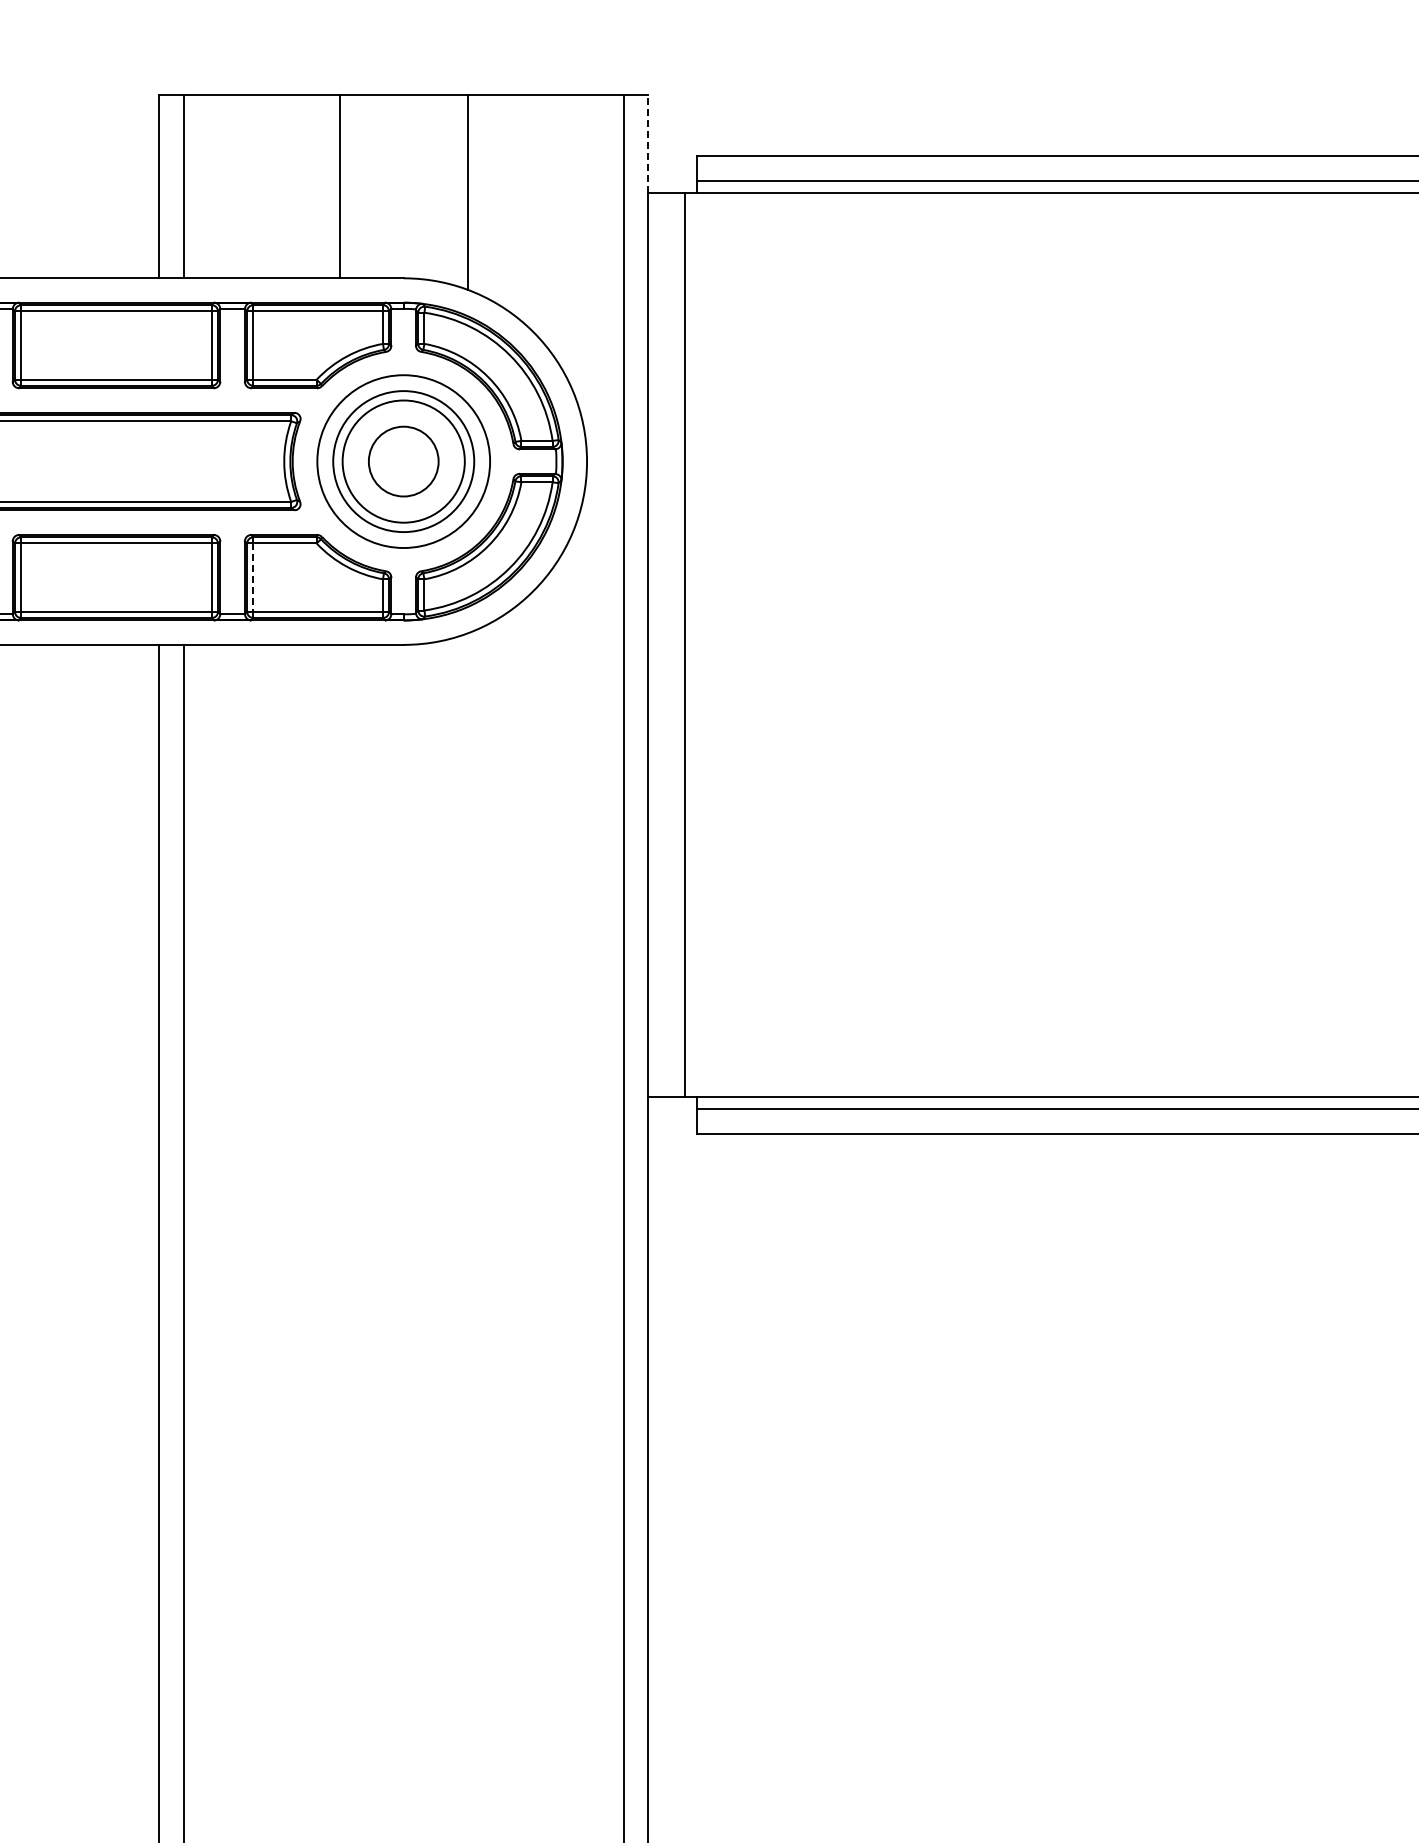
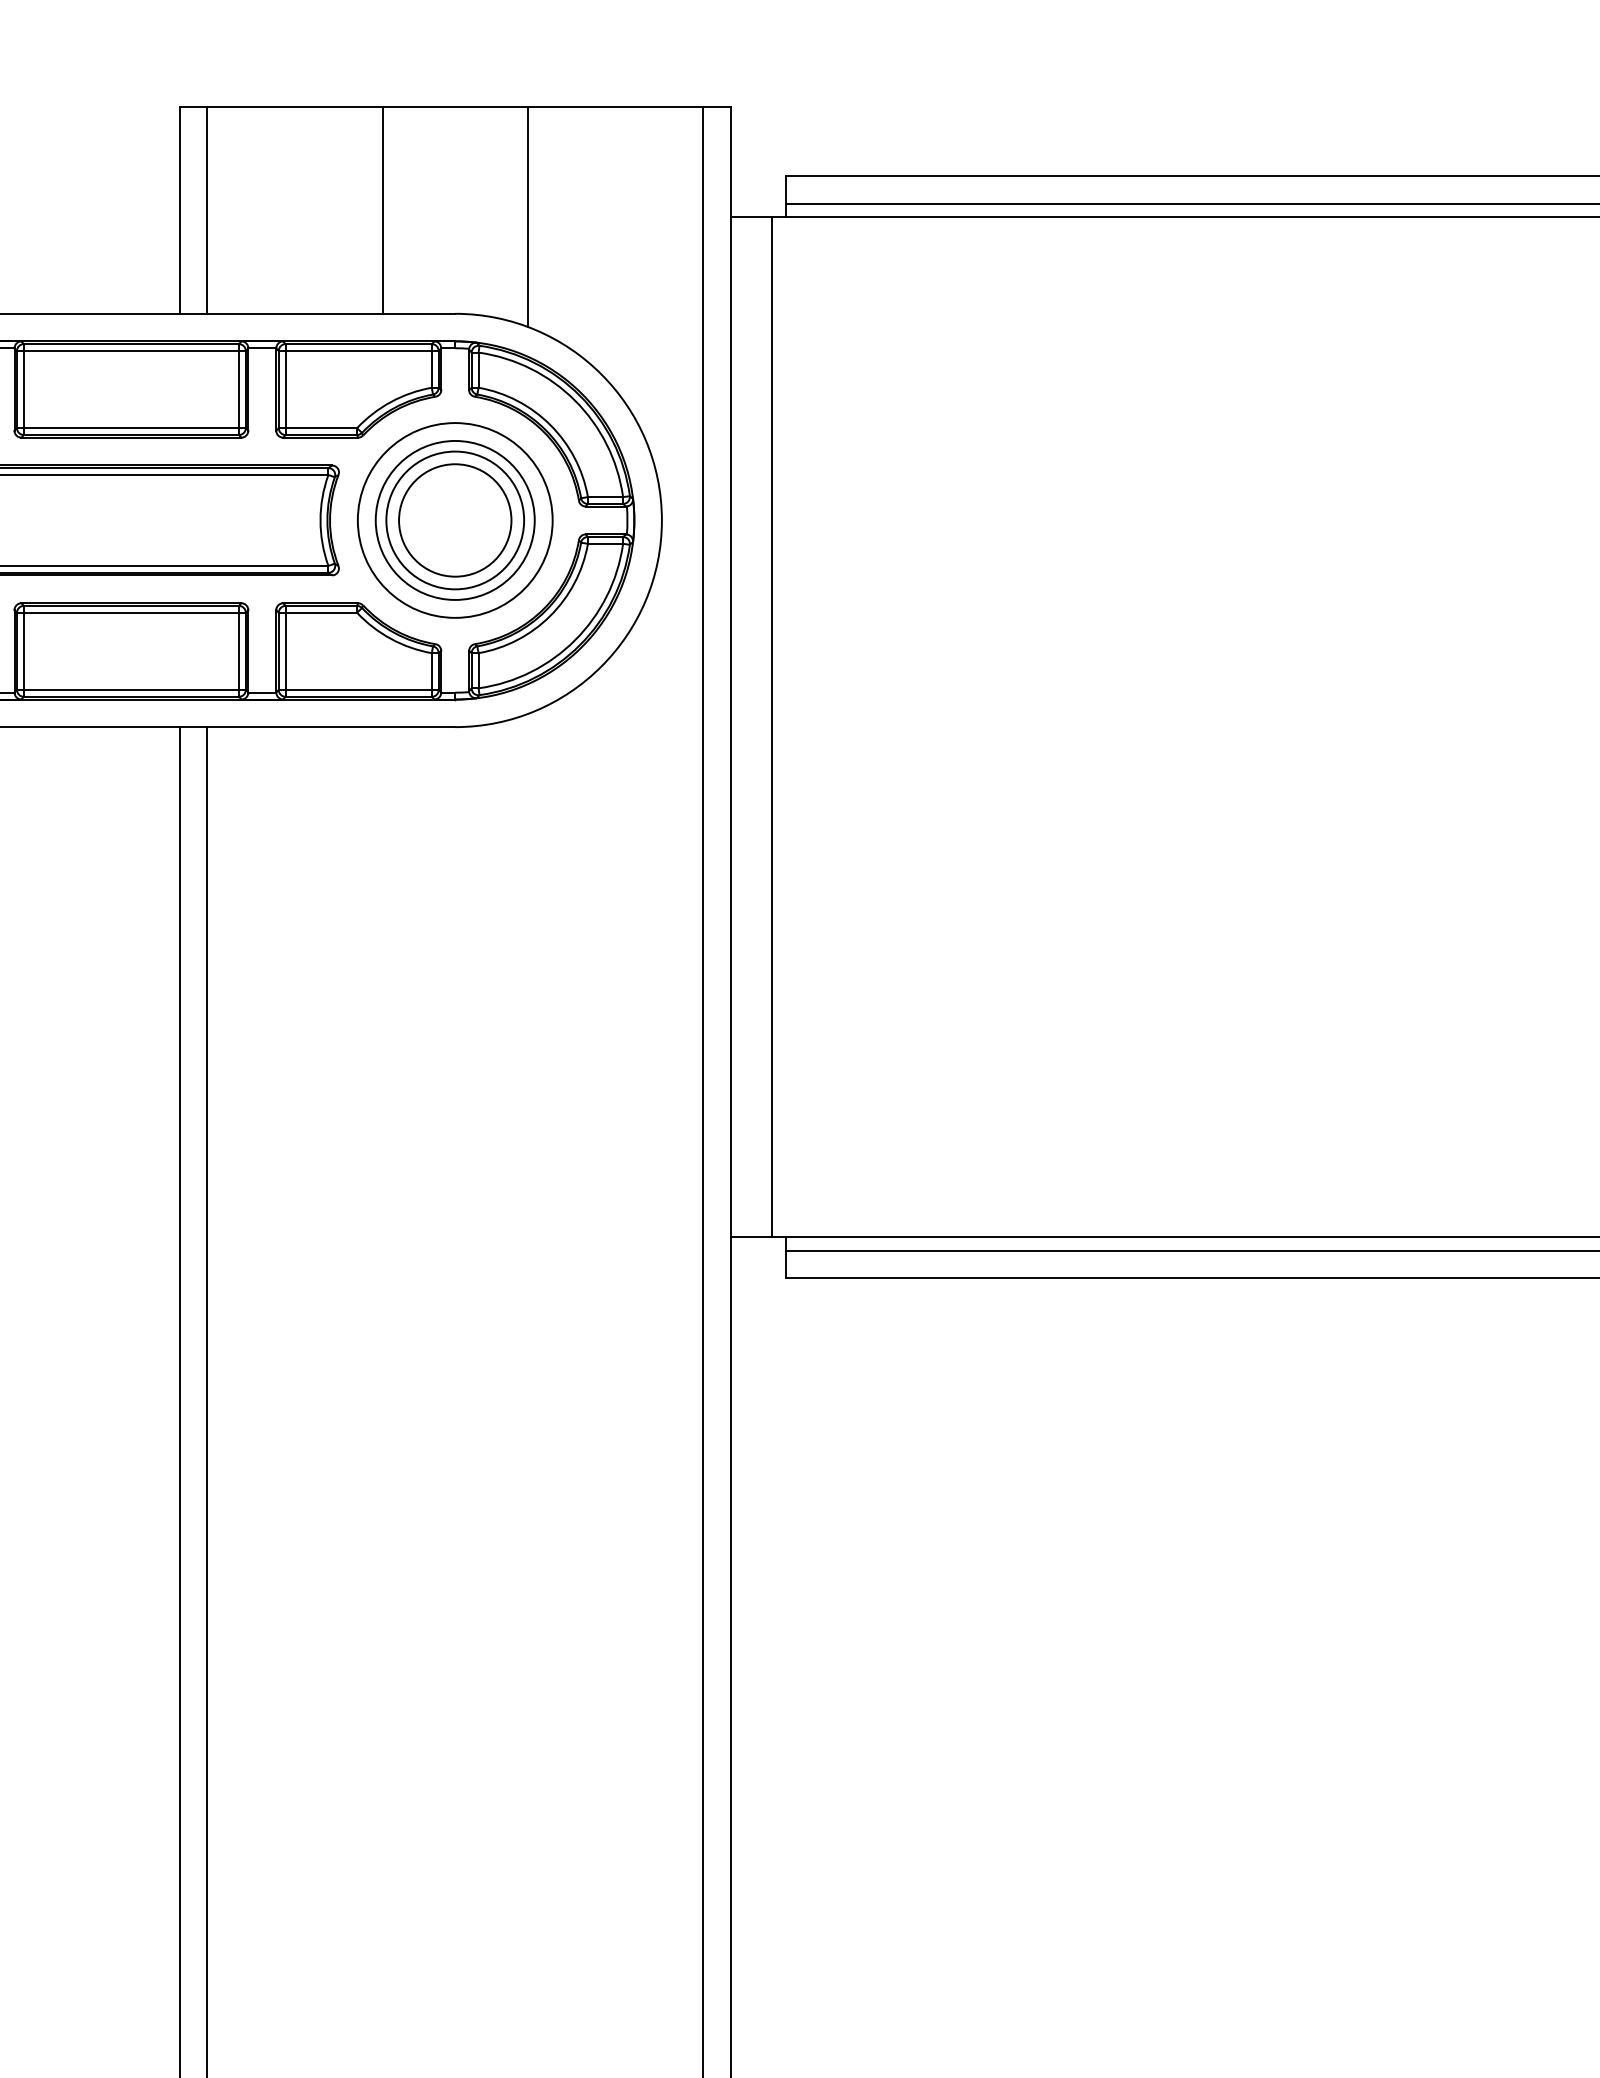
line: (648, 143) -> (731, 161), dashed -> solid
circle: (403, 461) -> (454, 520), size x1.43
line: (253, 578) -> (285, 652), dashed -> solid

